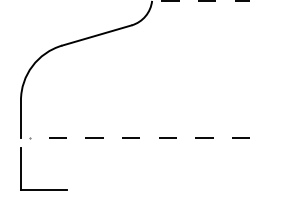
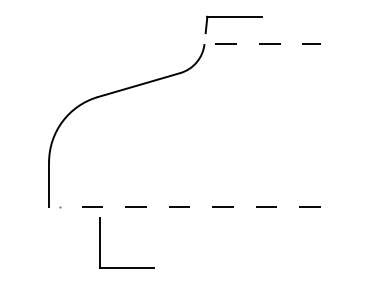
part: (43, 189) -> (126, 267), moved

